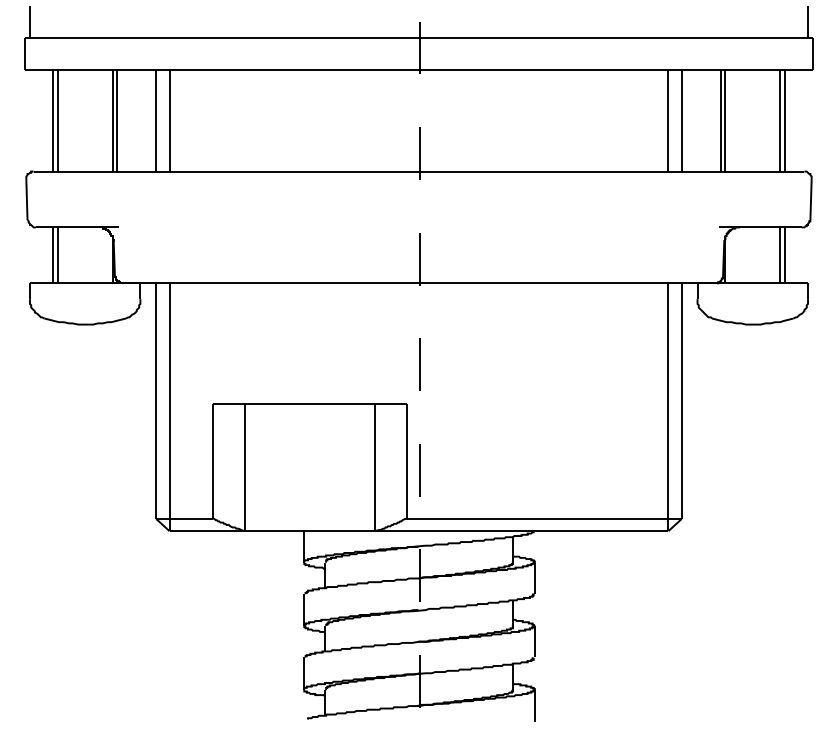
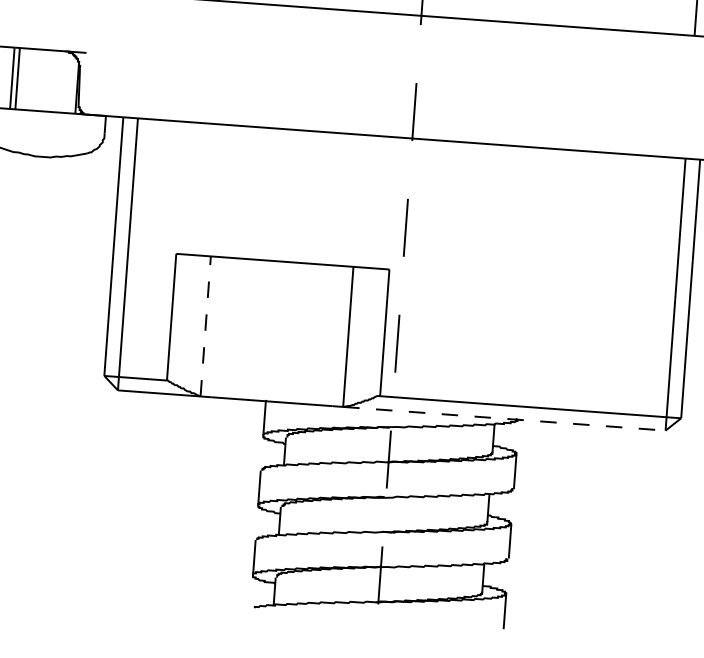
line: (244, 467) -> (205, 326), solid -> dashed
line: (521, 531) -> (504, 419), solid -> dashed

